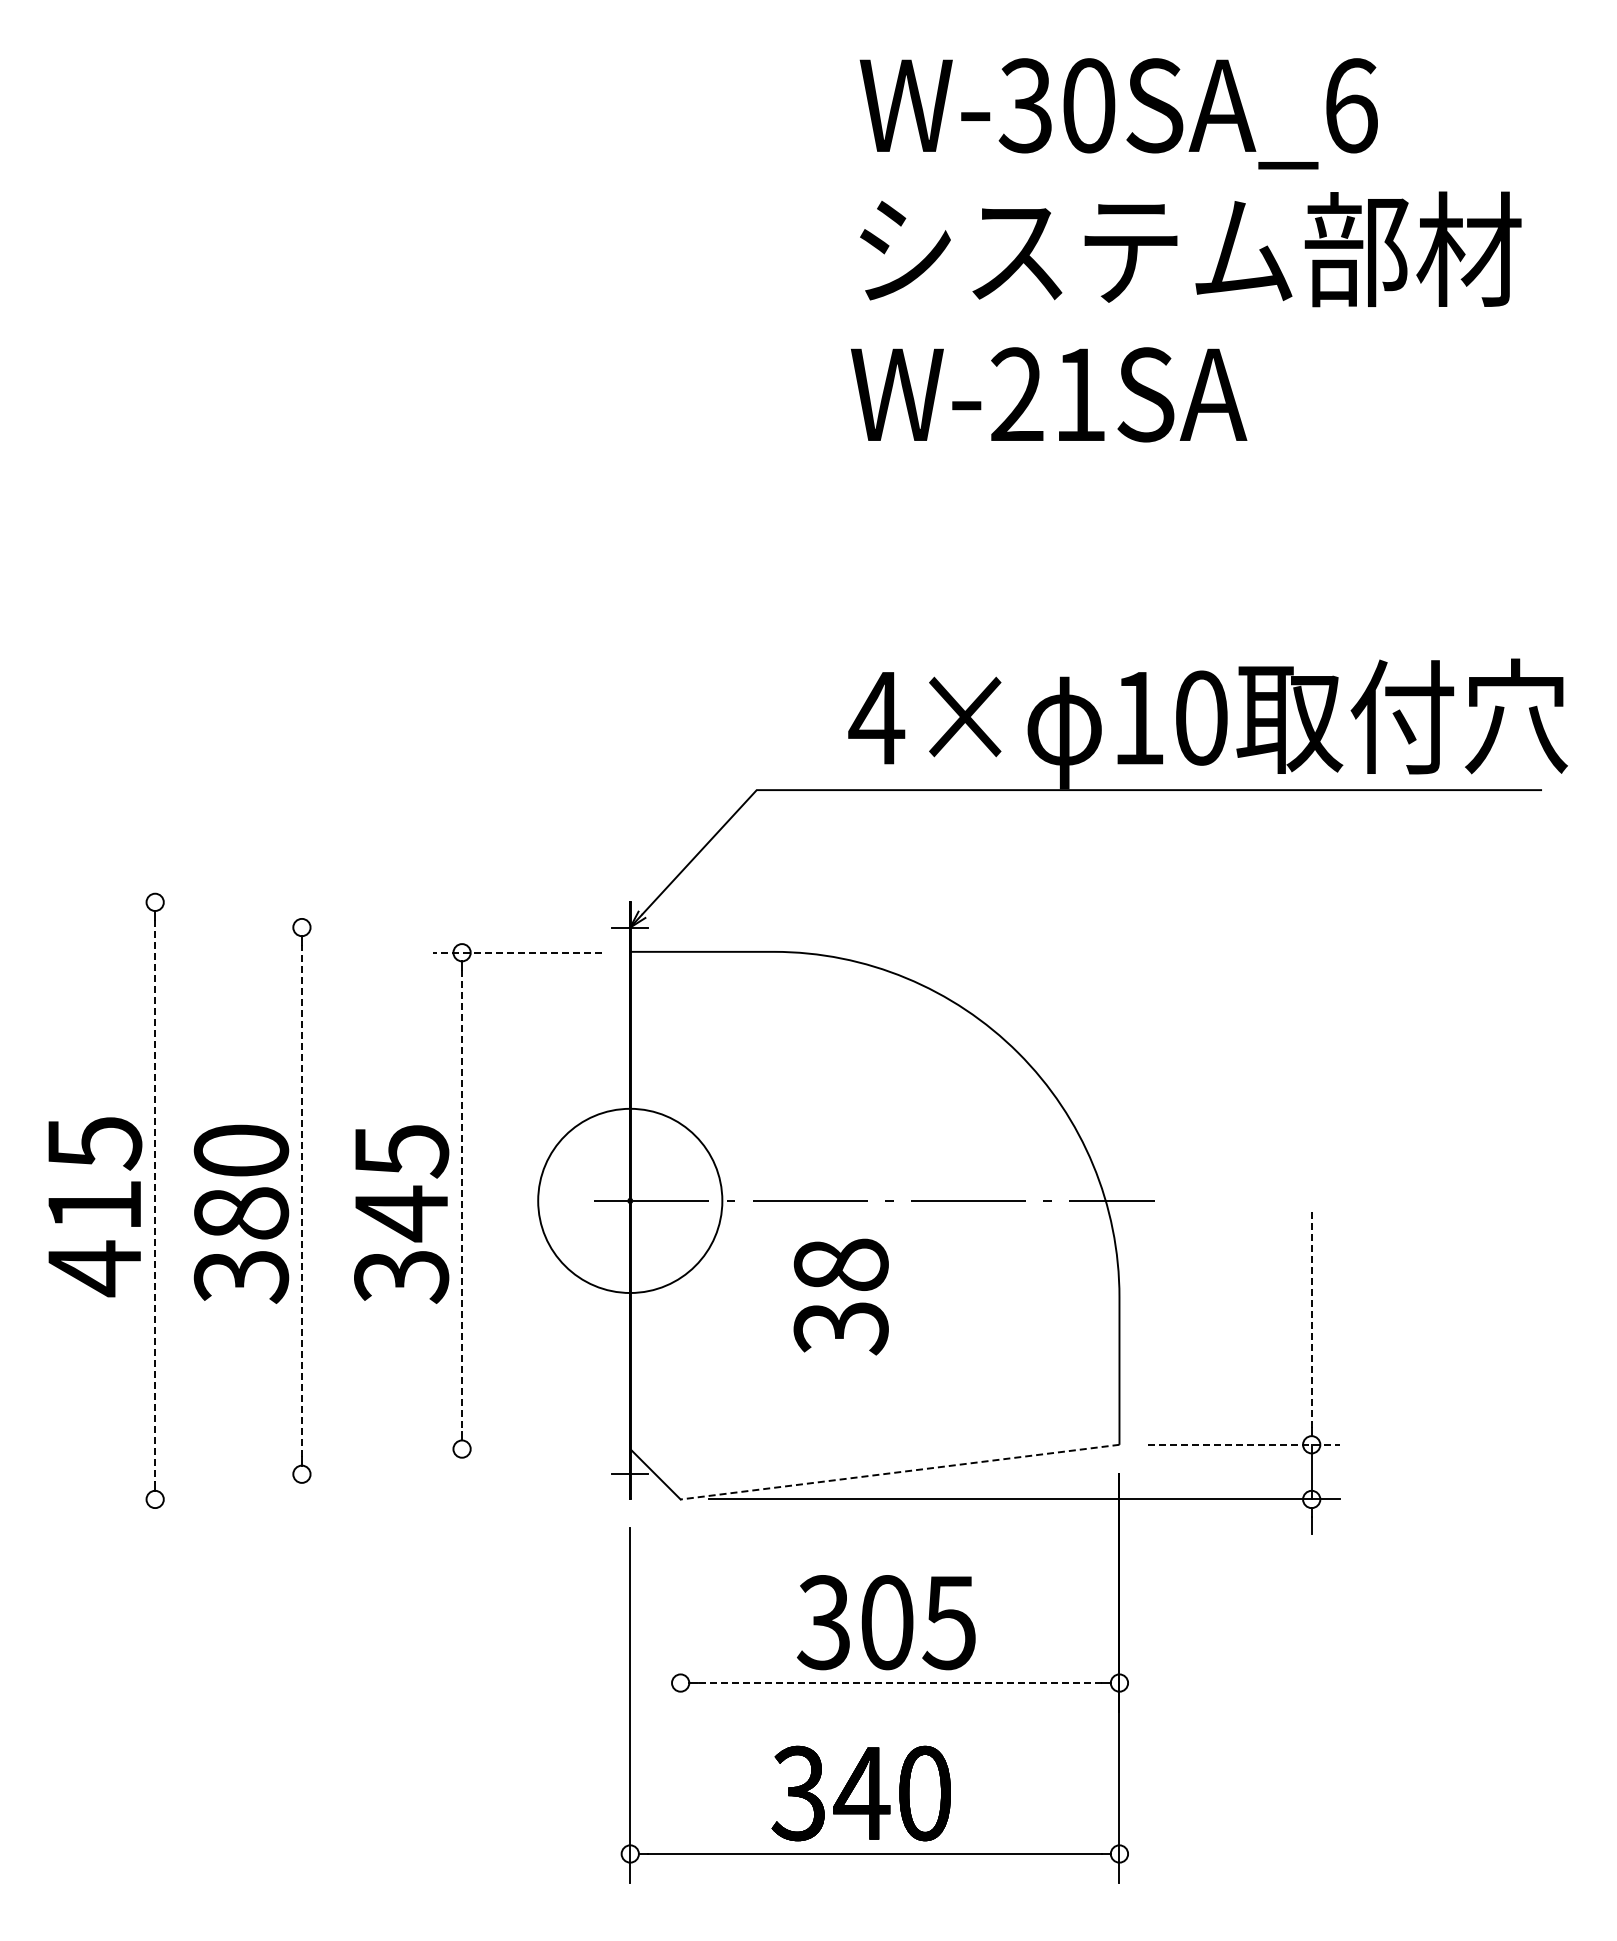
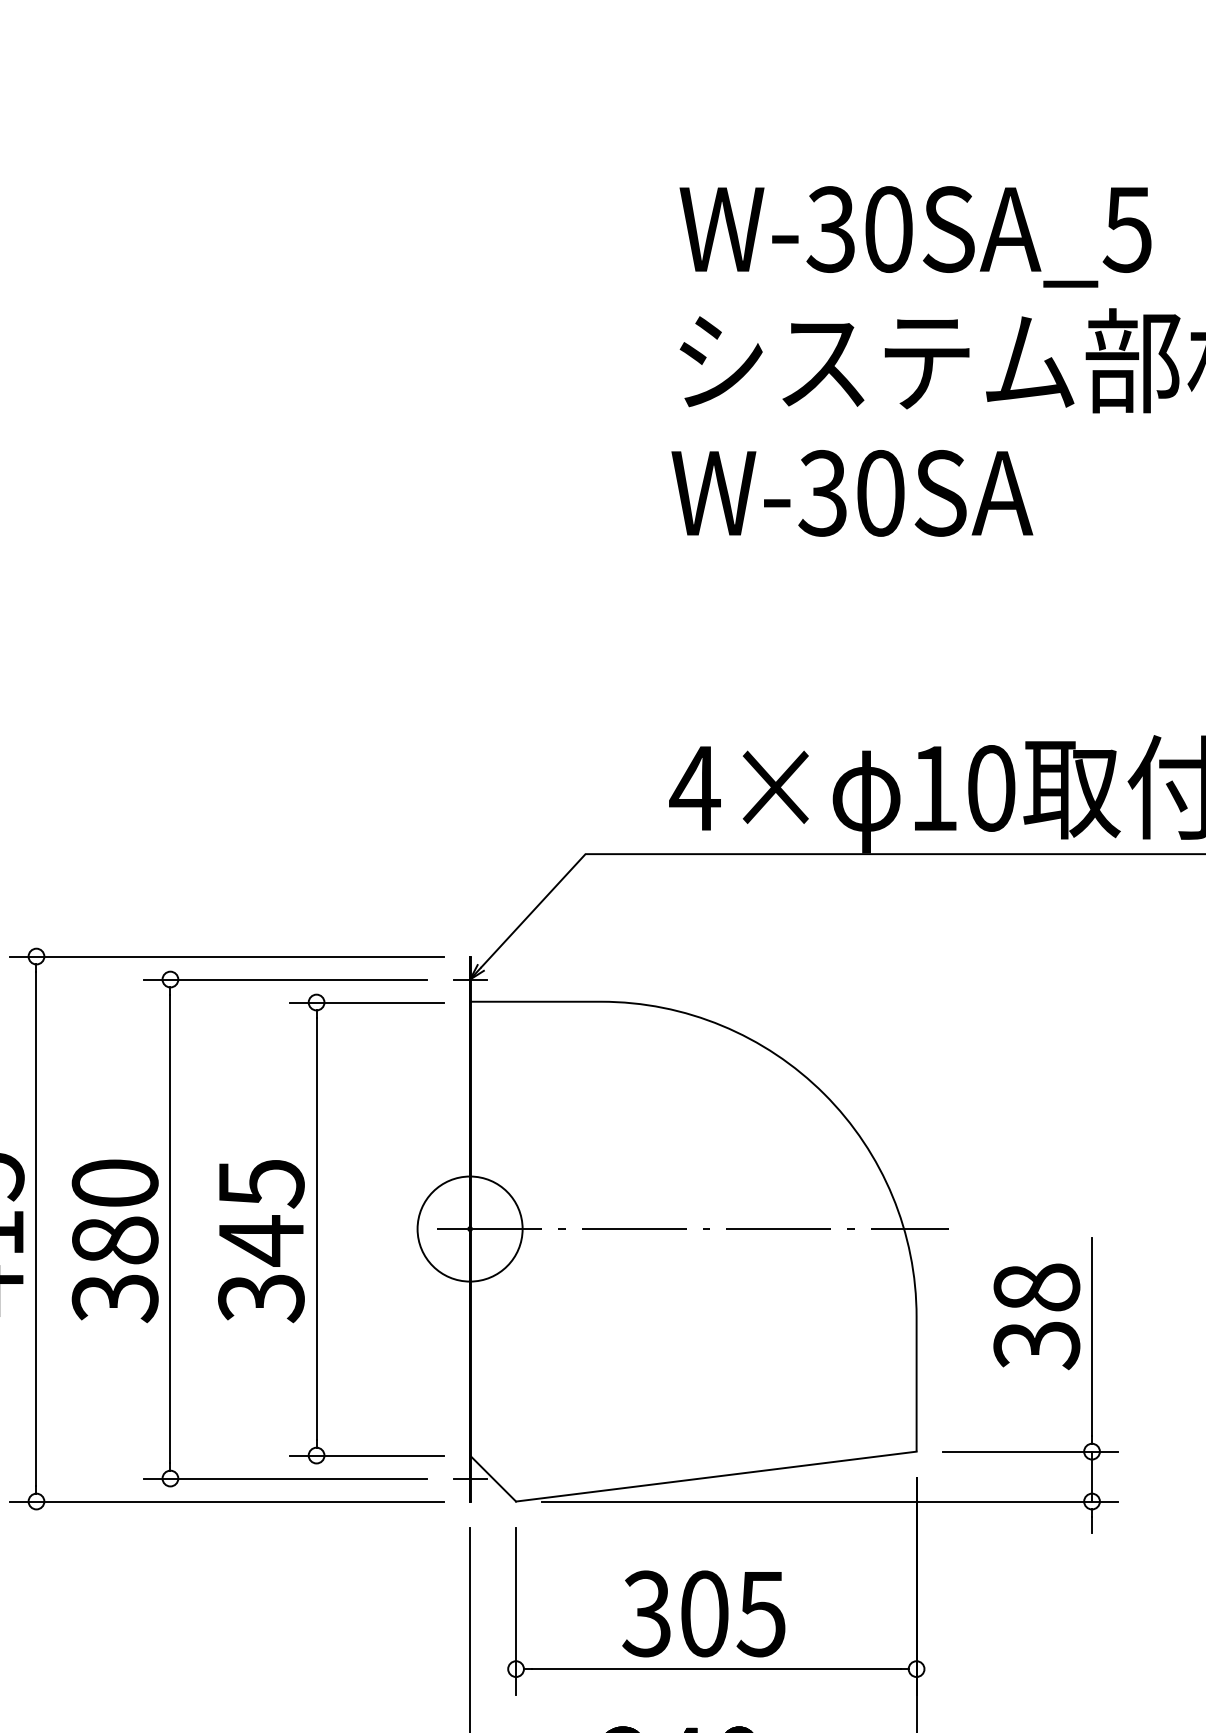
text: (1350, 105) -> (1127, 229), W-30SA_6 -> W-30SA_5
text: (1047, 394) -> (850, 493), W-21SA -> W-30SA
line: (363, 902) -> (226, 956), added
line: (428, 927) -> (285, 979), added
line: (516, 952) -> (366, 1002), dashed -> solid
line: (301, 1200) -> (170, 1228), dashed -> solid
line: (462, 1200) -> (316, 1228), dashed -> solid
circle: (629, 1200) -> (469, 1228), size x0.62
line: (155, 1201) -> (36, 1229), dashed -> solid
text: (840, 1296) -> (1036, 1316), moved
line: (1311, 1318) -> (1091, 1336), dashed -> solid
line: (1244, 1444) -> (1030, 1451), dashed -> solid
line: (517, 1449) -> (367, 1455), added
line: (899, 1472) -> (715, 1476), dashed -> solid
line: (428, 1474) -> (285, 1478), added
line: (363, 1499) -> (226, 1501), added
line: (680, 1619) -> (515, 1611), added
line: (899, 1683) -> (715, 1669), dashed -> solid

